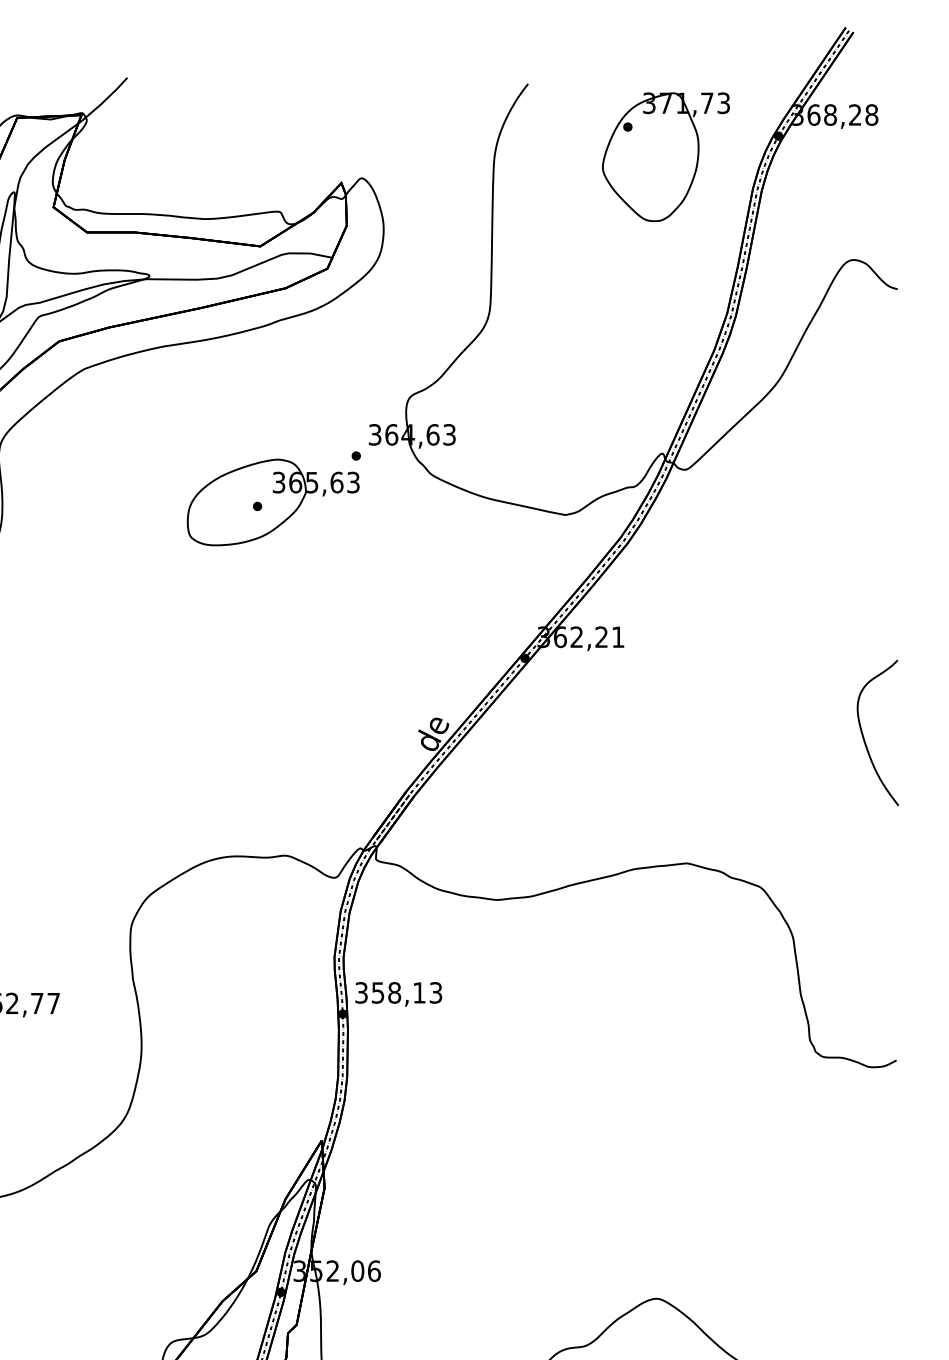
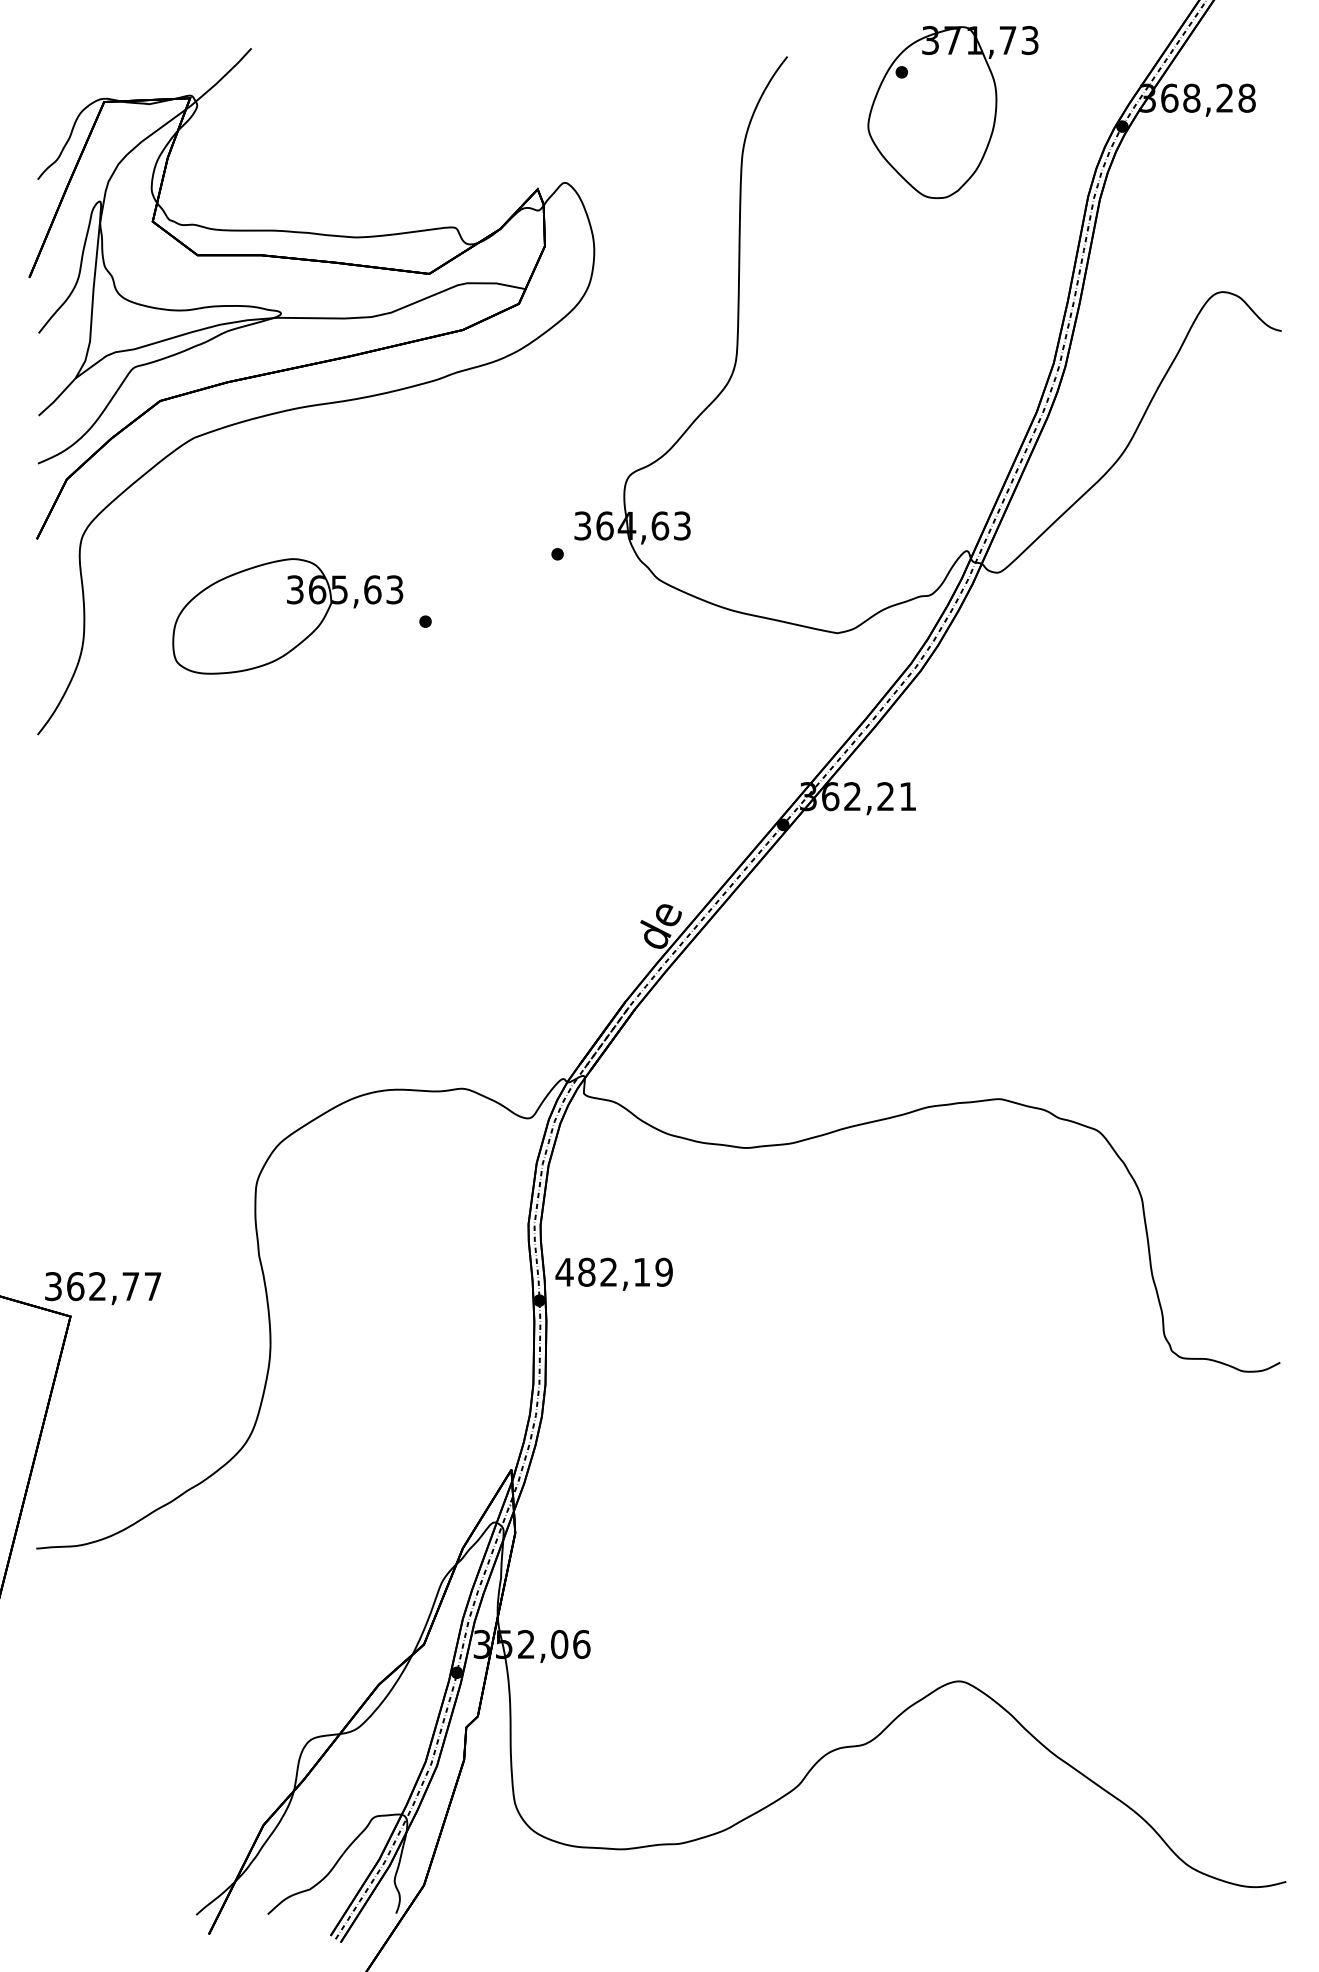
part: (665, 157) -> (952, 112), moved
part: (273, 502) -> (287, 616), moved
curve: (863, 736) -> (1236, 929), removed
text: (398, 992) -> (613, 1271), 358,13 -> 482,19

